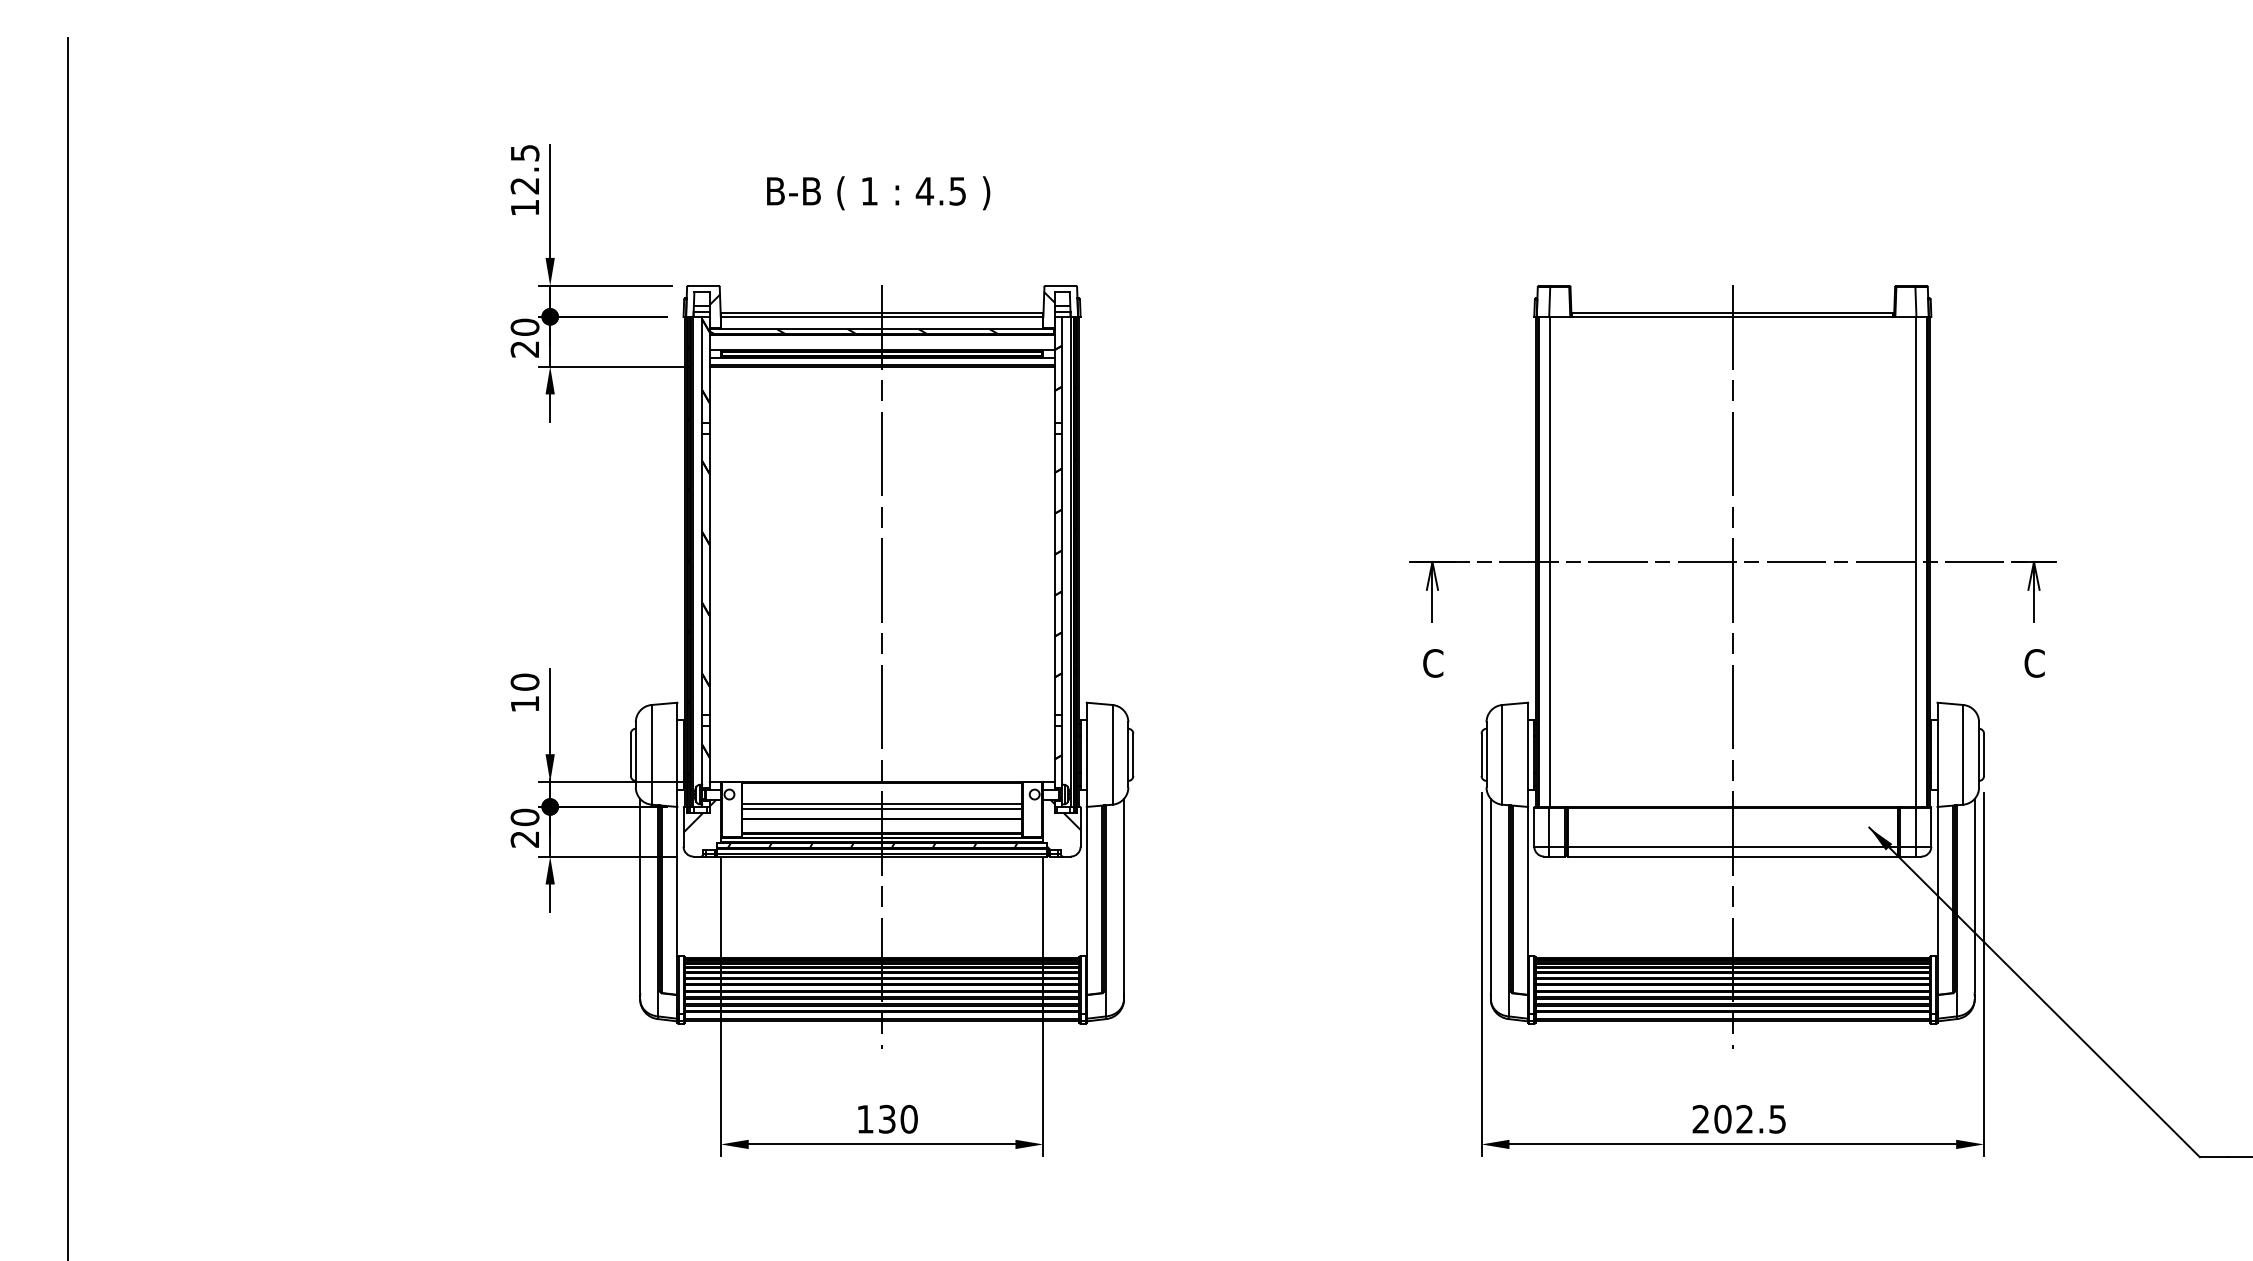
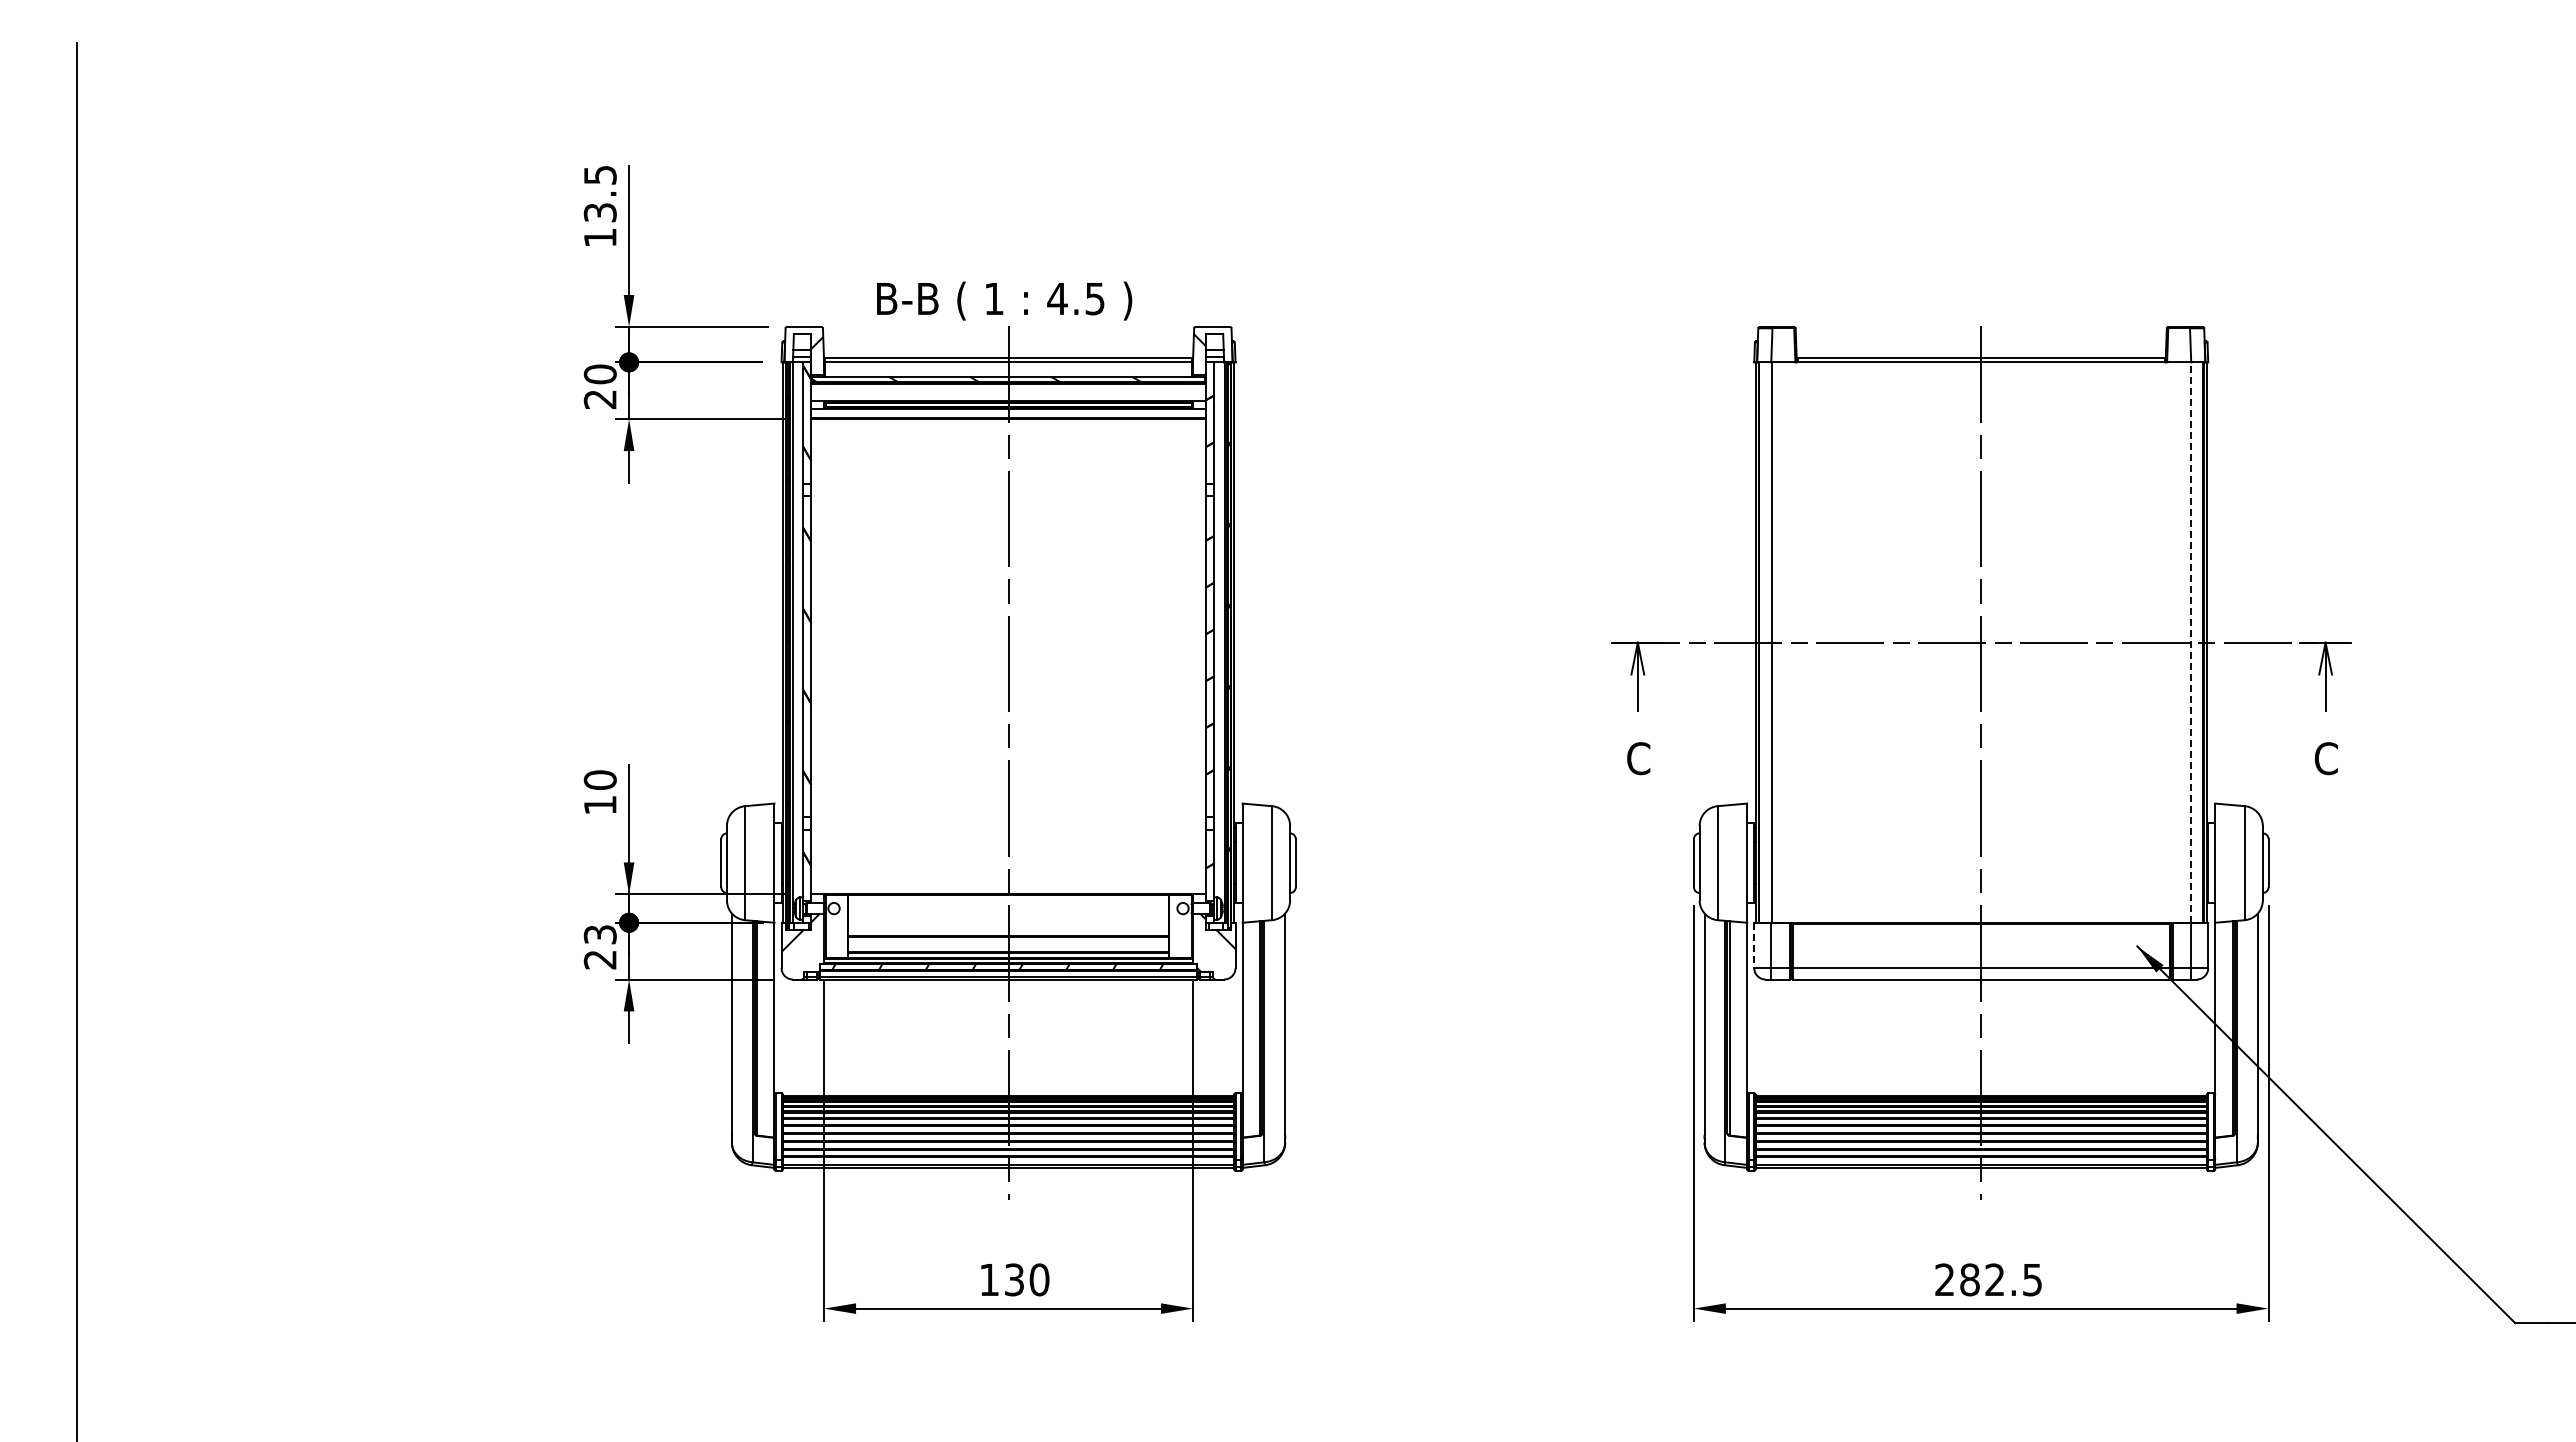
text: (525, 185) -> (600, 212), 12.5 -> 13.5
text: (878, 192) -> (1004, 300), moved
line: (1915, 561) -> (2190, 642), solid -> dashed
line: (882, 804) -> (1008, 919), removed
line: (882, 809) -> (1008, 925), removed
text: (524, 817) -> (599, 934), 20 -> 23
line: (1534, 827) -> (1754, 946), solid -> dashed
text: (1722, 1118) -> (1969, 1279), 202.5 -> 282.5

